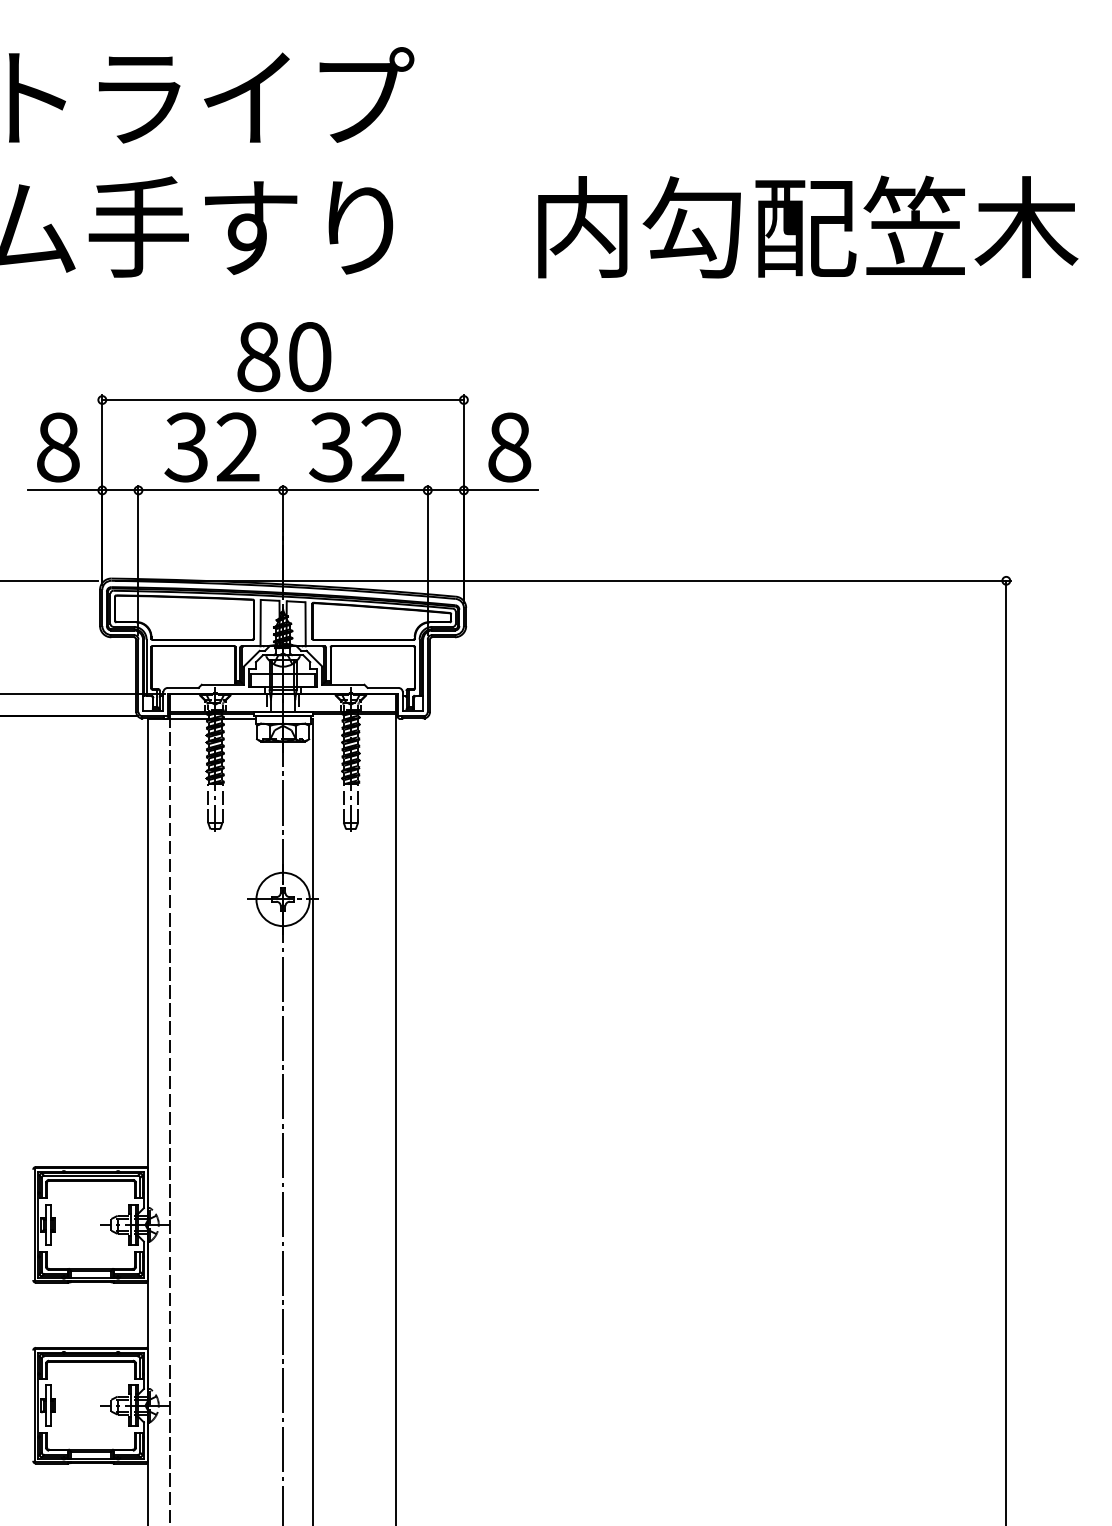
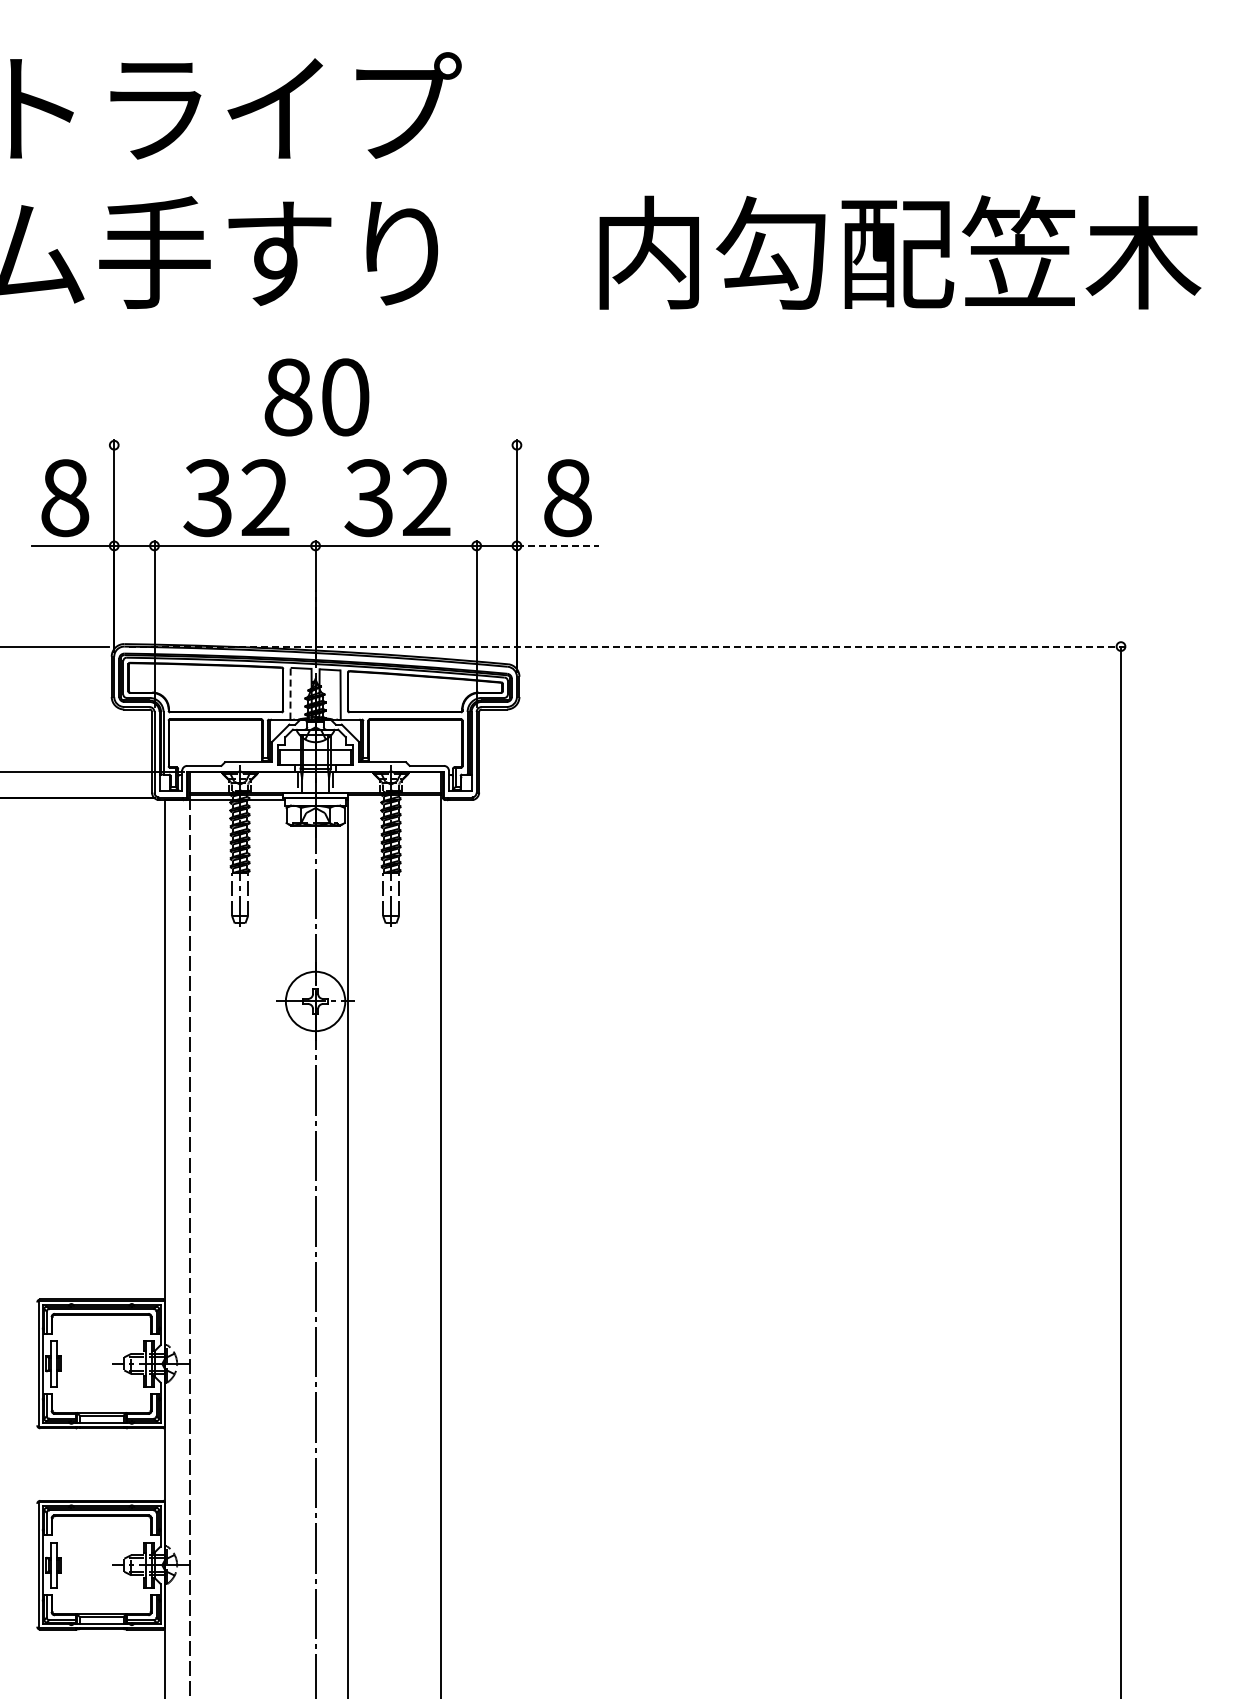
line: (283, 400) -> (315, 445), removed
line: (501, 490) -> (558, 545), solid -> dashed
line: (564, 580) -> (628, 646), solid -> dashed
line: (260, 622) -> (290, 693), solid -> dashed

